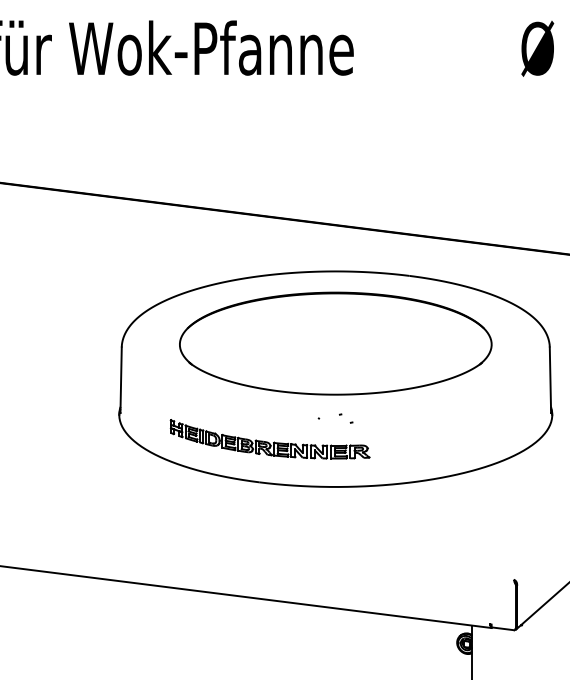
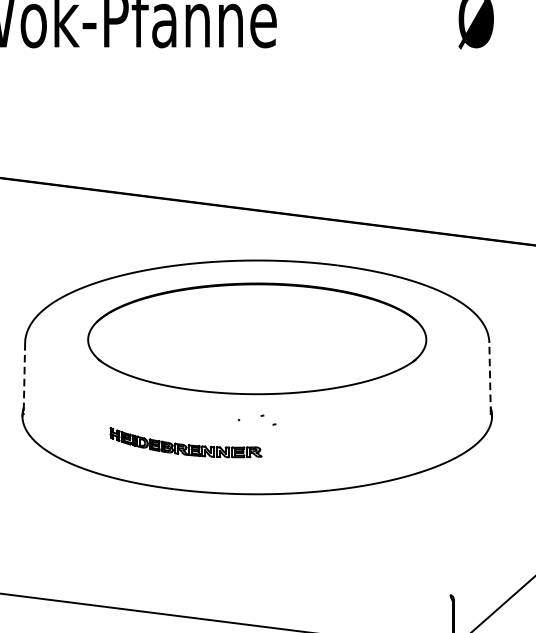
line: (121, 380) -> (24, 378), solid -> dashed
line: (550, 380) -> (490, 378), solid -> dashed
part: (269, 439) -> (185, 442), size x0.7

